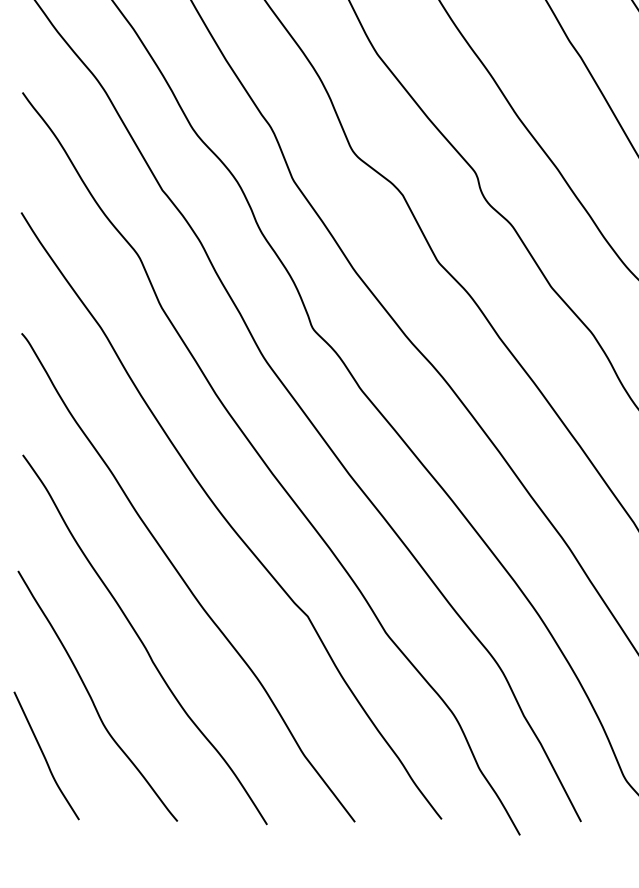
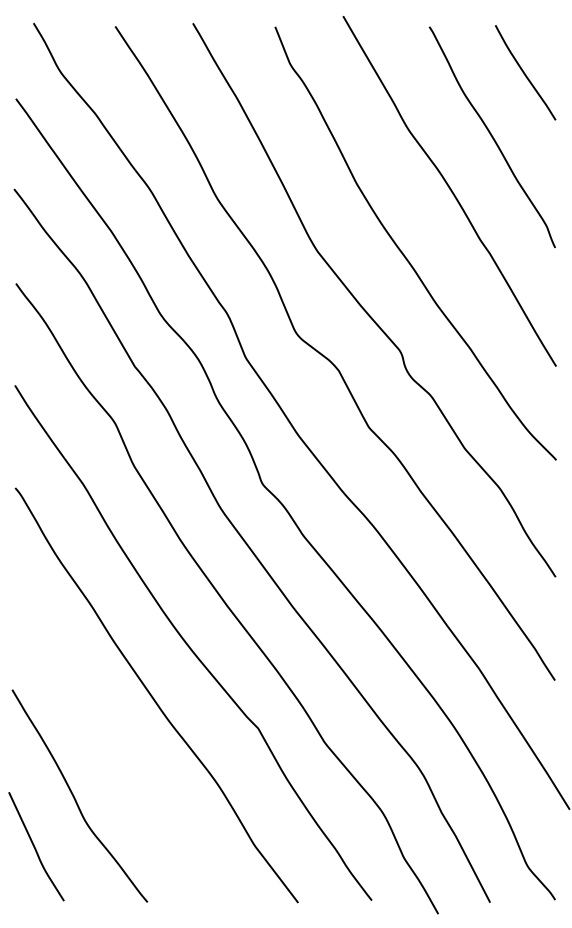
curve: (143, 641) -> (118, 749), removed

